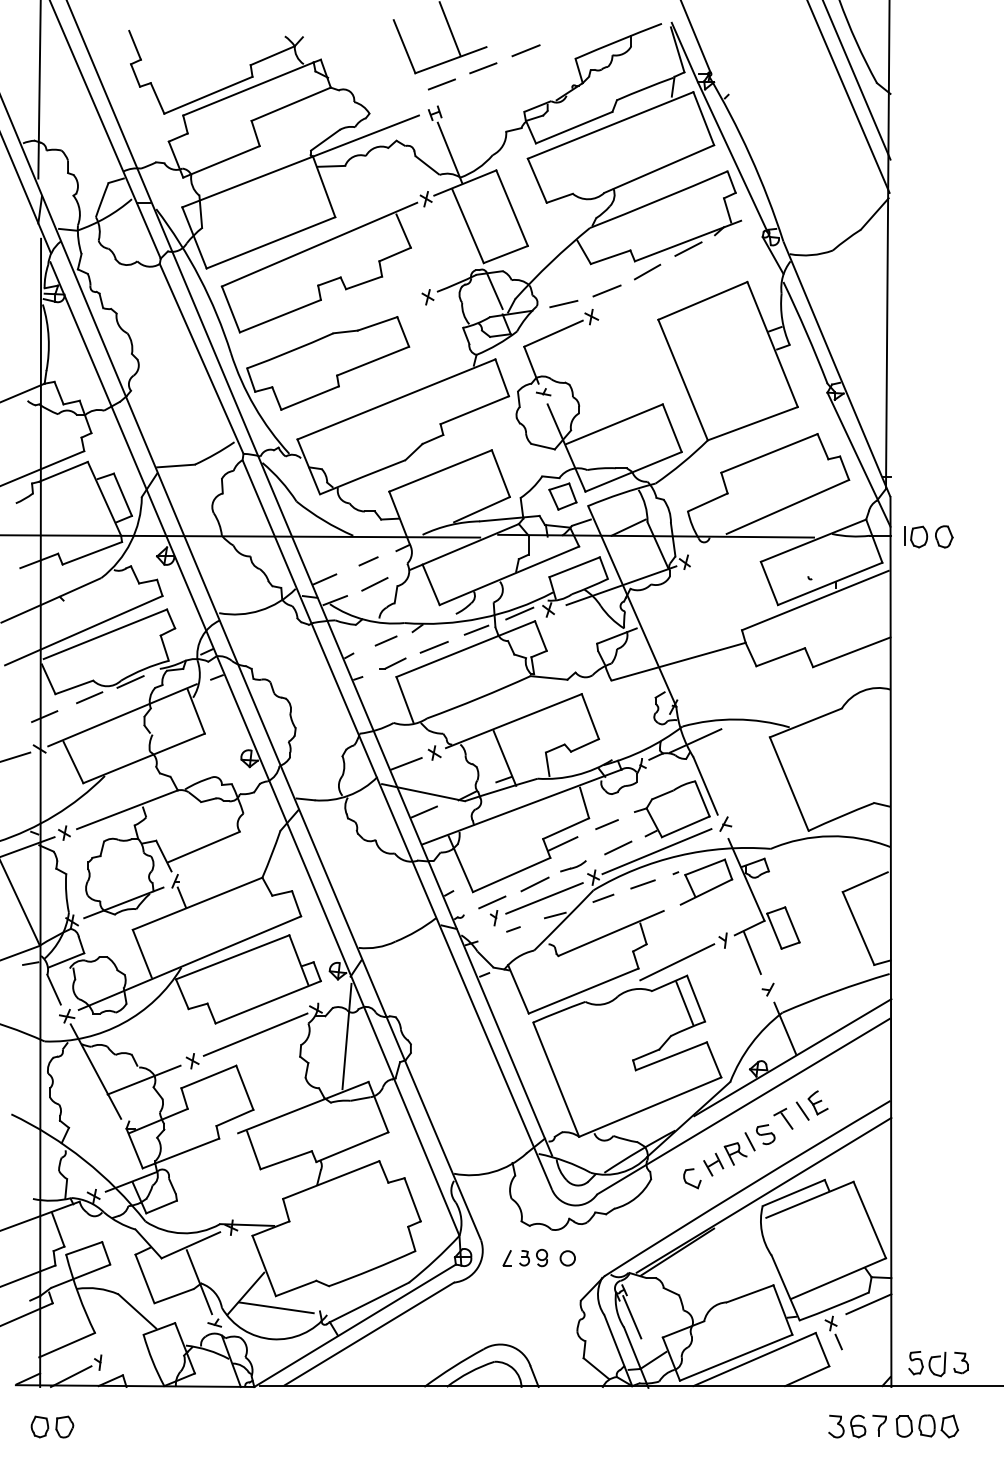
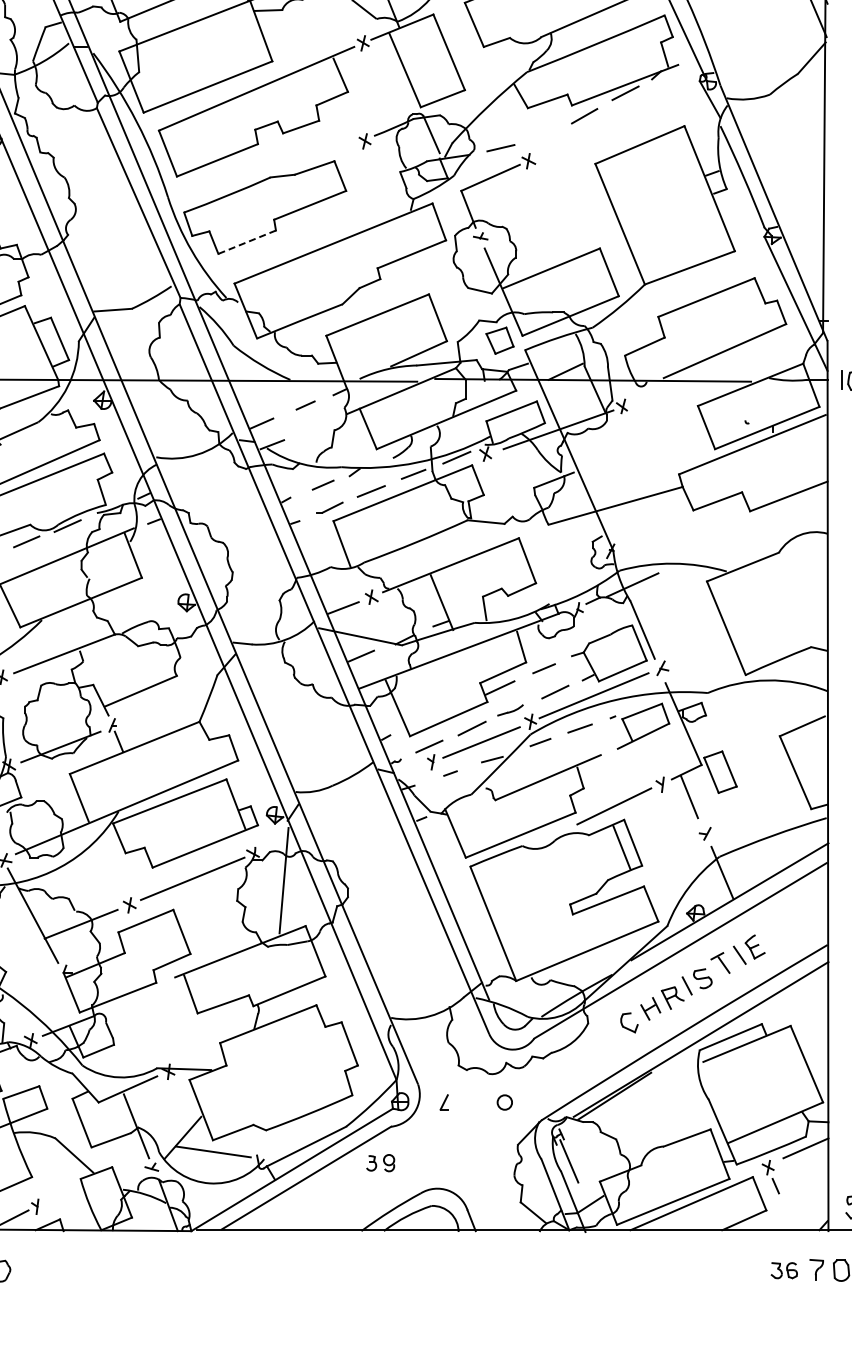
line: (606, 290) -> (543, 134), removed
line: (309, 398) -> (246, 242), solid -> dashed
line: (374, 584) -> (311, 428), removed
part: (533, 1258) -> (380, 1163), moved
part: (847, 1426) -> (784, 1270), size x0.7

